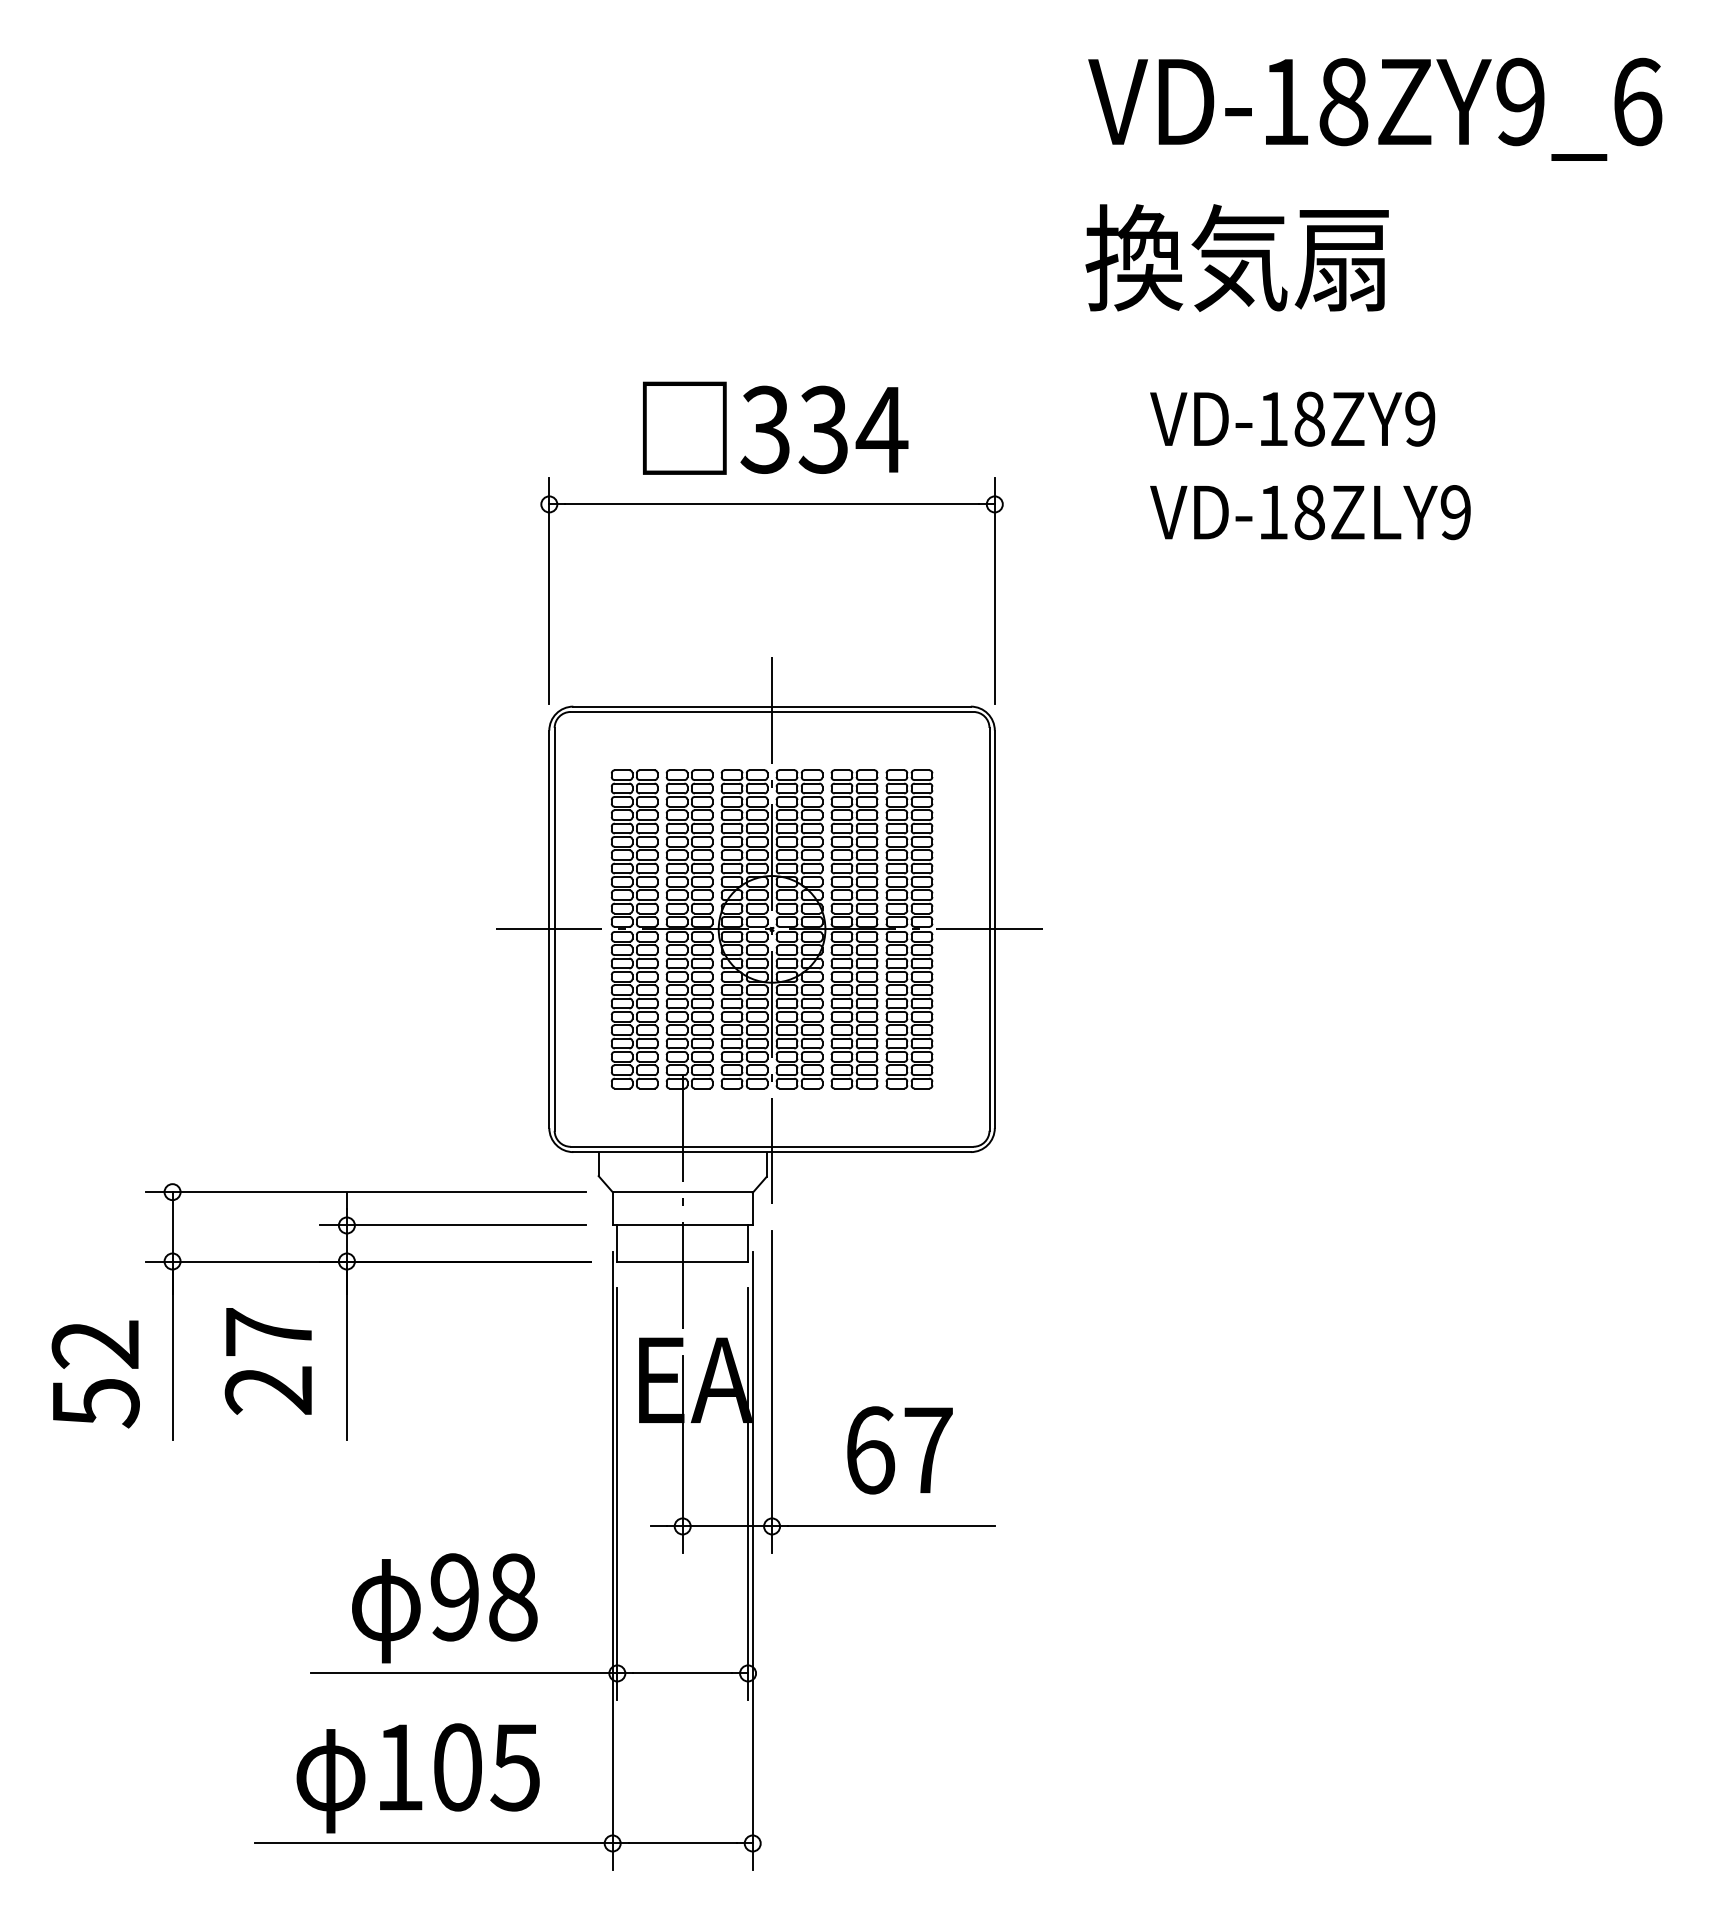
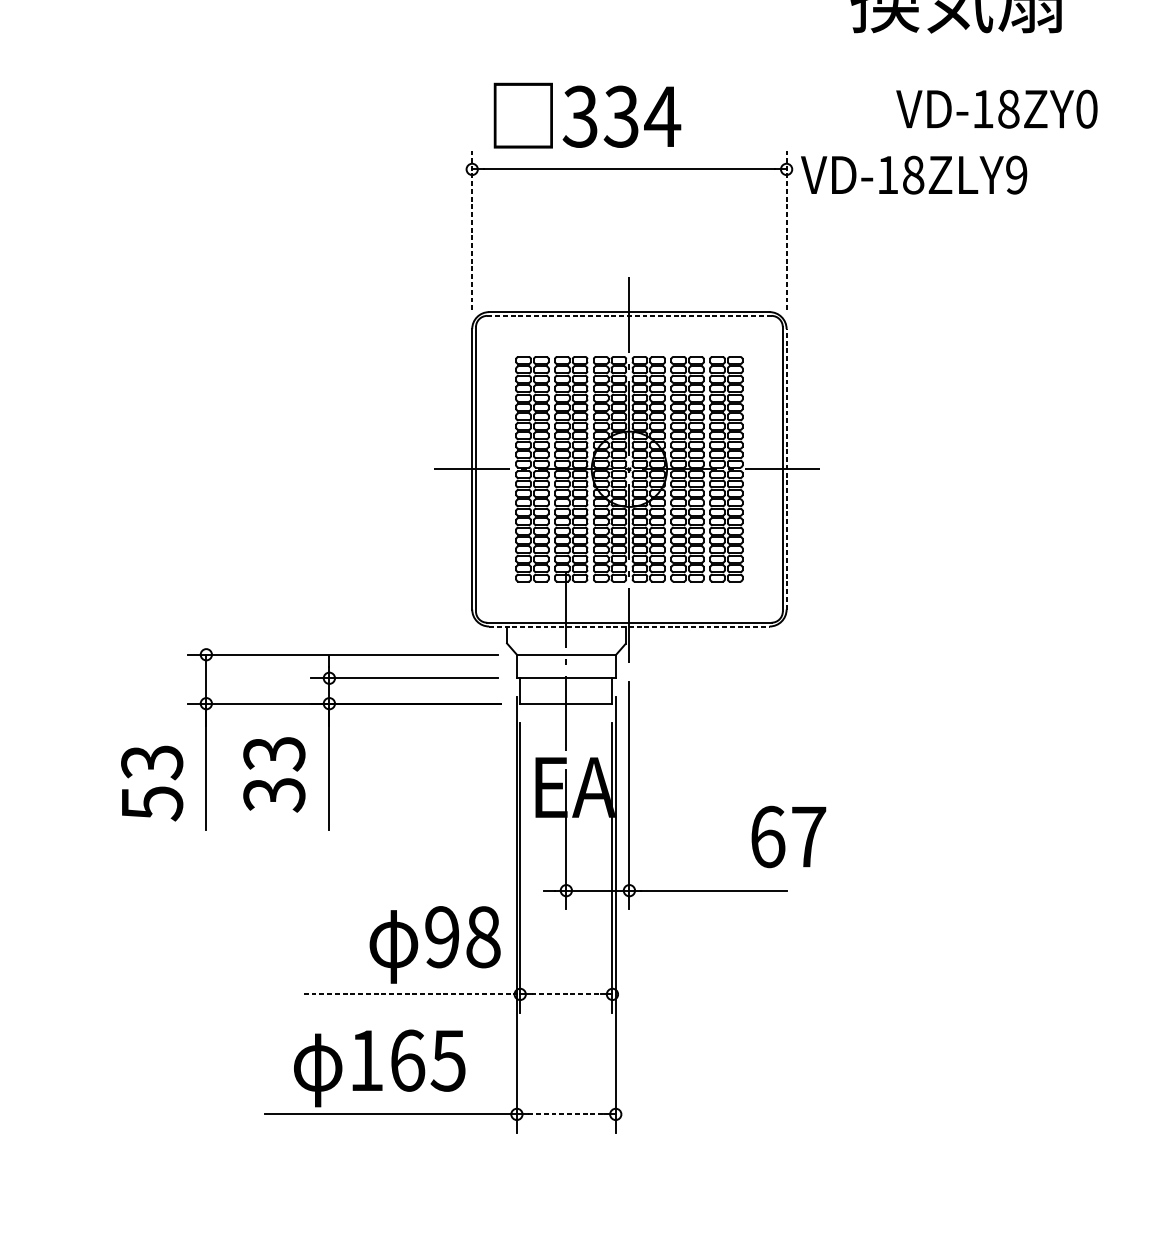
text: (1420, 418) -> (1087, 108), VD-18ZY9 -> VD-18ZY0
text: (775, 427) -> (587, 115), moved
text: (1310, 512) -> (914, 175), moved
line: (549, 590) -> (472, 230), solid -> dashed
line: (994, 590) -> (786, 230), solid -> dashed
line: (772, 711) -> (629, 315), solid -> dashed
line: (994, 929) -> (786, 469), solid -> dashed
line: (772, 1152) -> (629, 626), solid -> dashed
text: (95, 1345) -> (151, 762), 52 -> 53
text: (268, 1362) -> (274, 774), 27 -> 33
text: (899, 1450) -> (788, 837), moved
text: (444, 1608) -> (434, 945), moved
line: (464, 1673) -> (412, 994), solid -> dashed
line: (683, 1673) -> (566, 994), solid -> dashed
text: (458, 1767) -> (408, 1060), 105 -> 165
line: (683, 1843) -> (566, 1114), solid -> dashed

